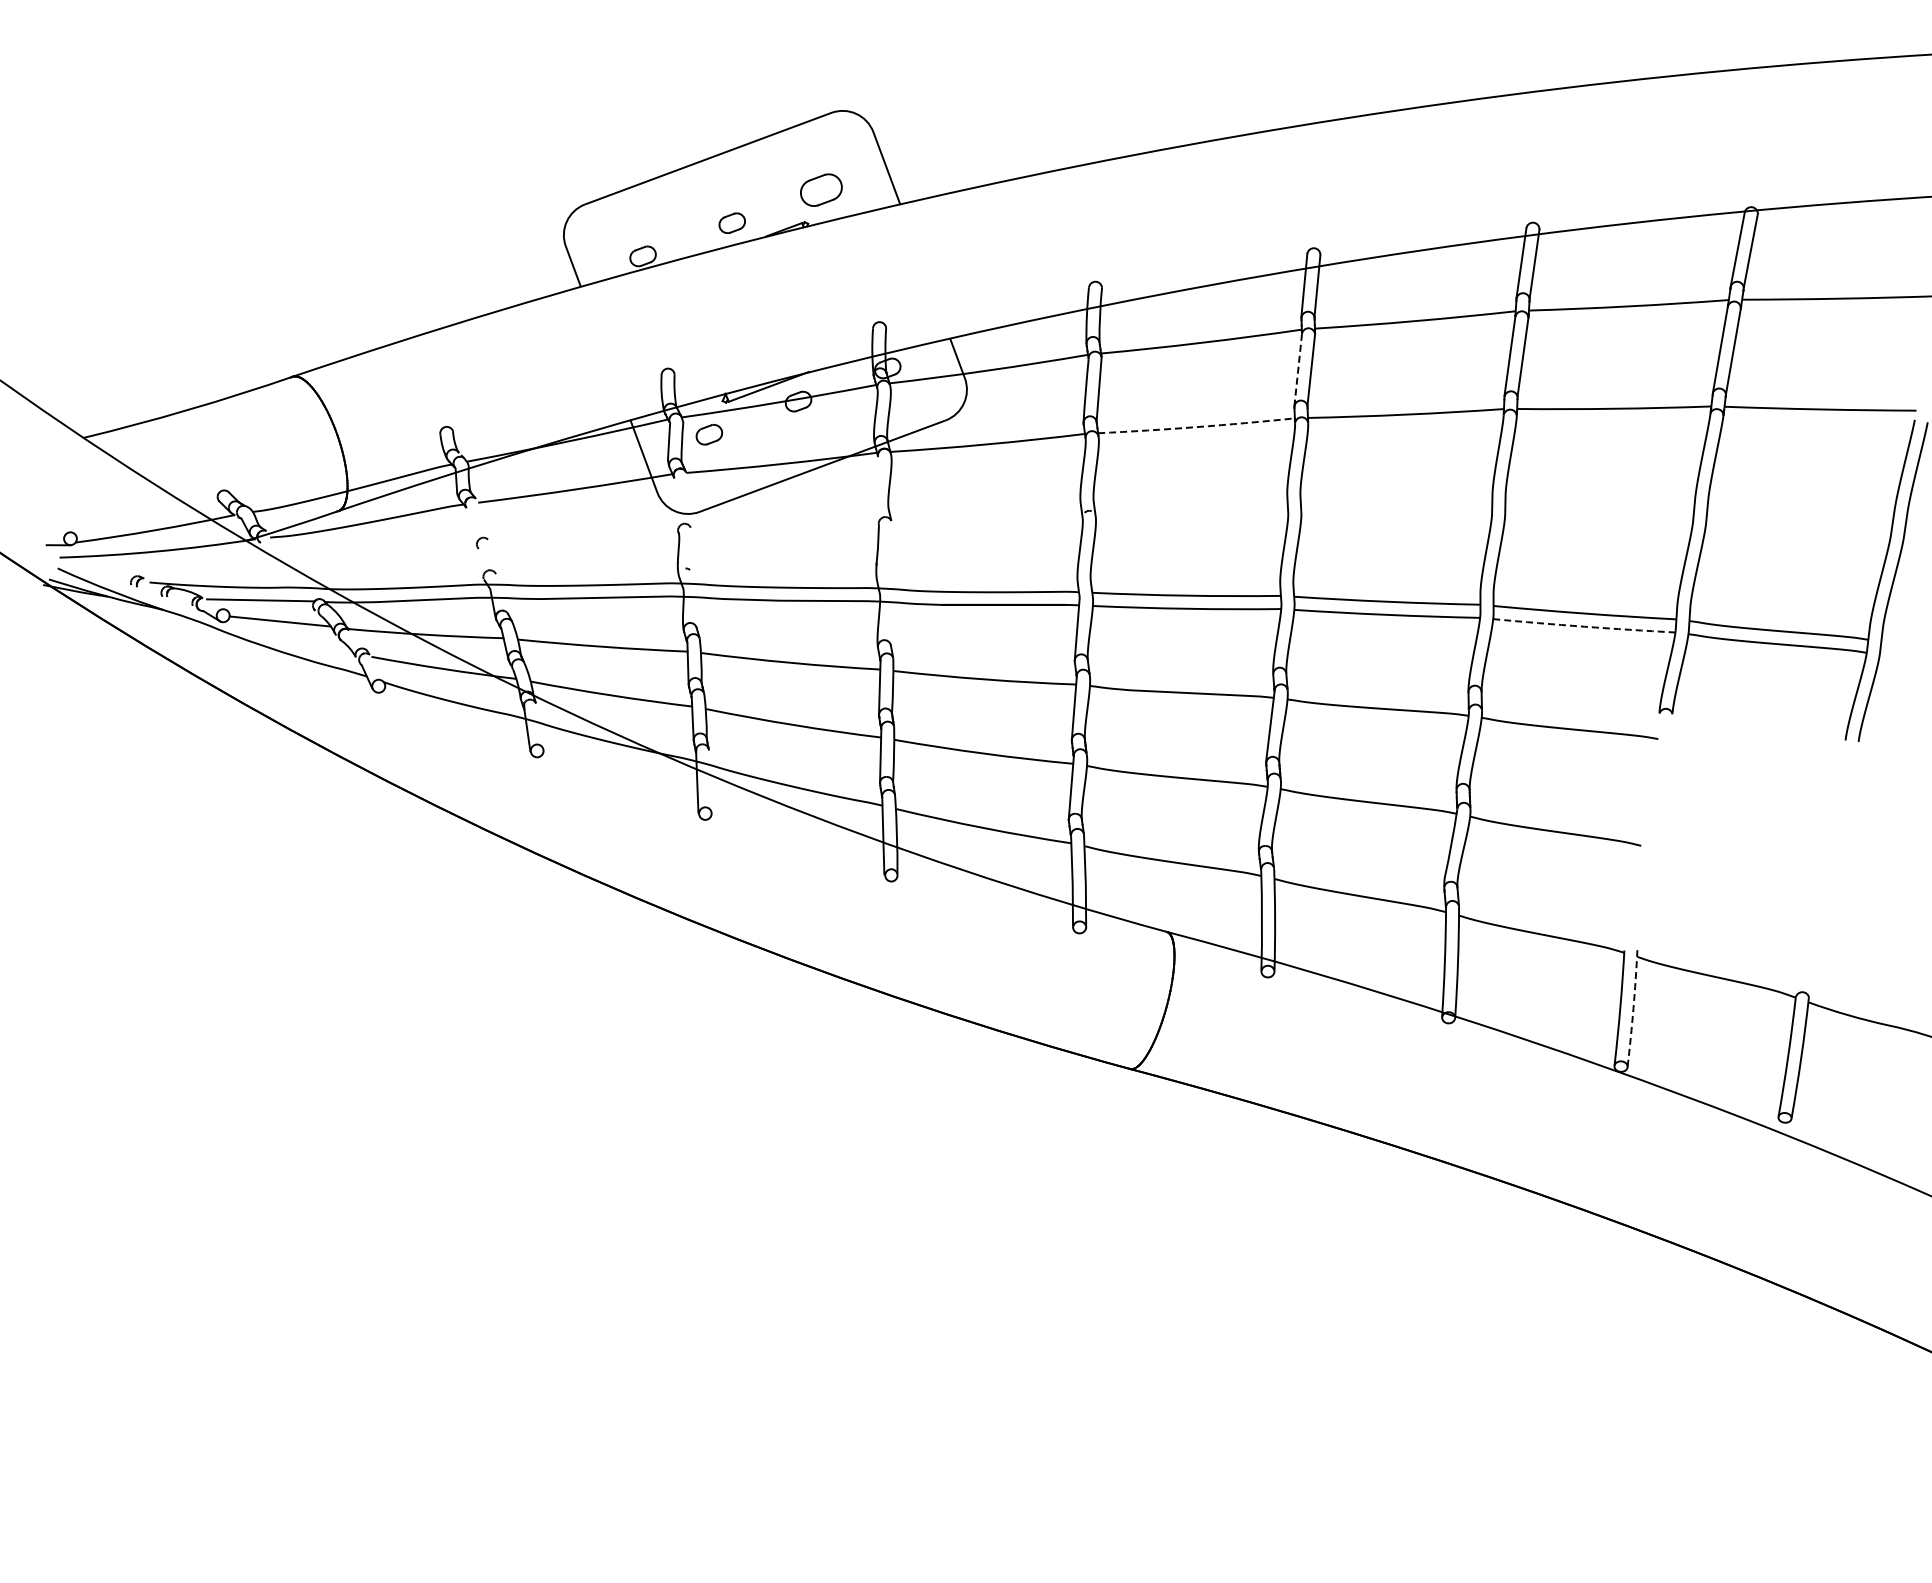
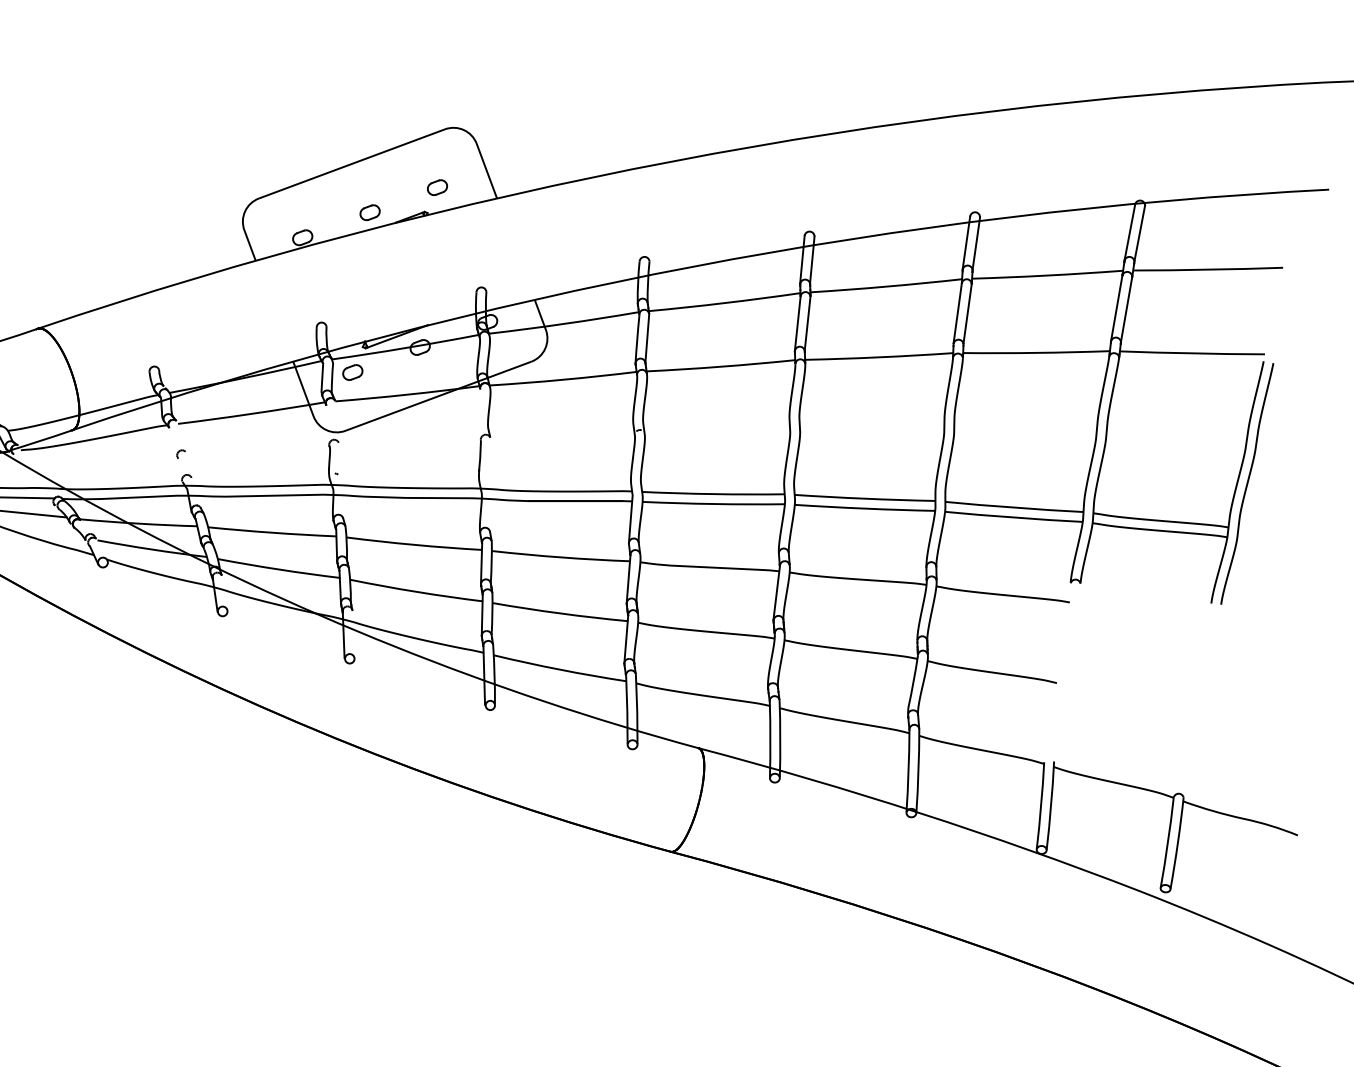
part: (821, 189) -> (437, 187), size x0.62
line: (1298, 370) -> (797, 323), dashed -> solid
arc: (1196, 427) -> (720, 367), dashed -> solid
arc: (1584, 626) -> (1014, 517), dashed -> solid
arc: (1633, 1008) -> (1051, 806), dashed -> solid

